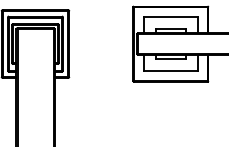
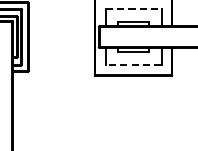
line: (171, 17) -> (134, 9), solid -> dashed
line: (170, 71) -> (133, 65), solid -> dashed

